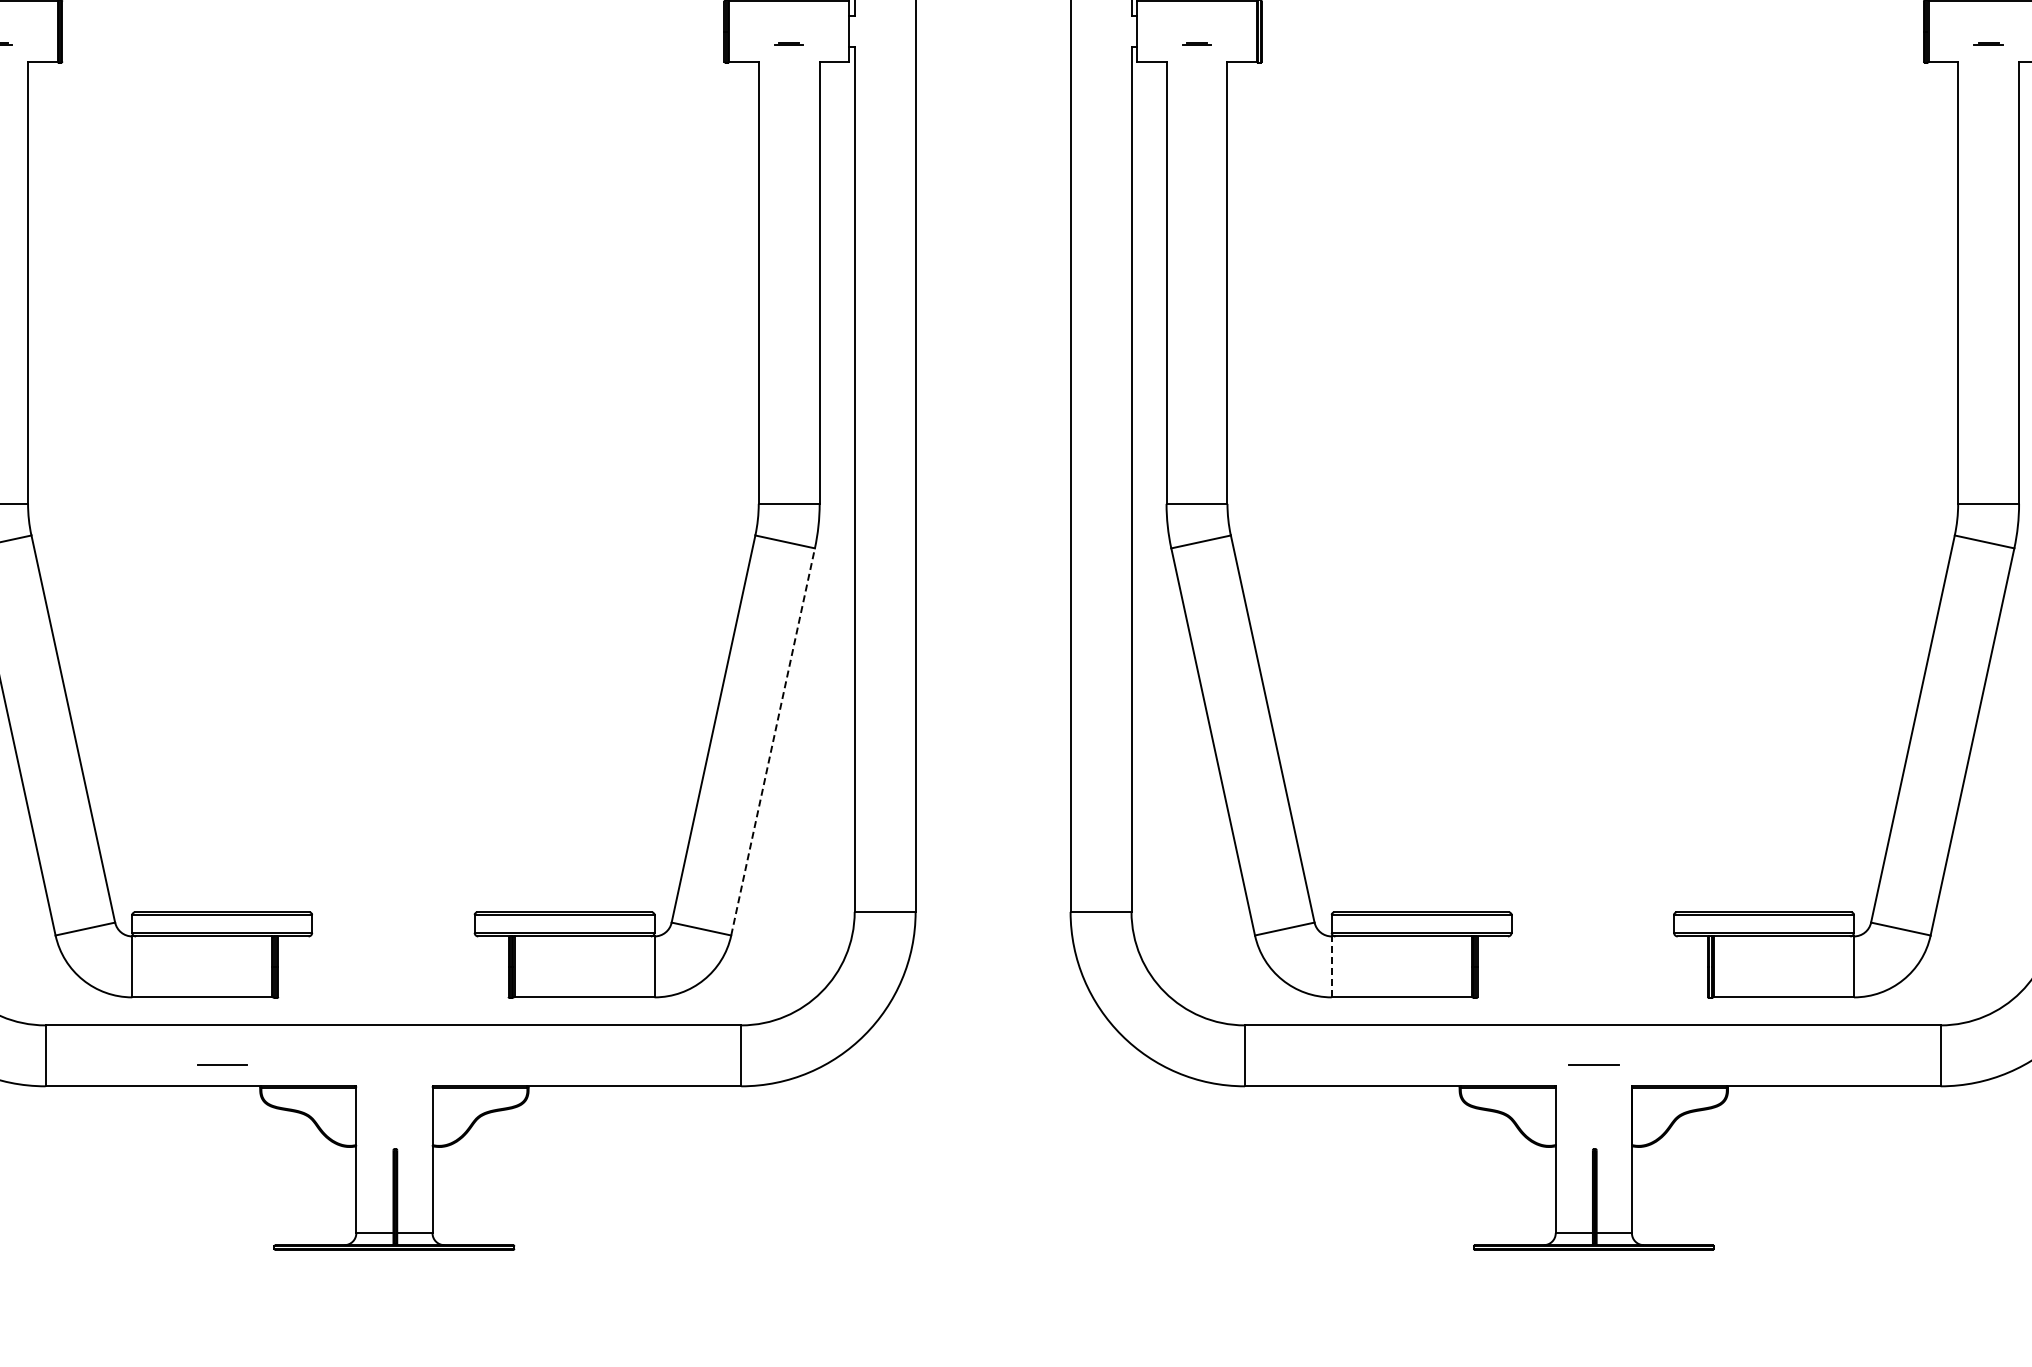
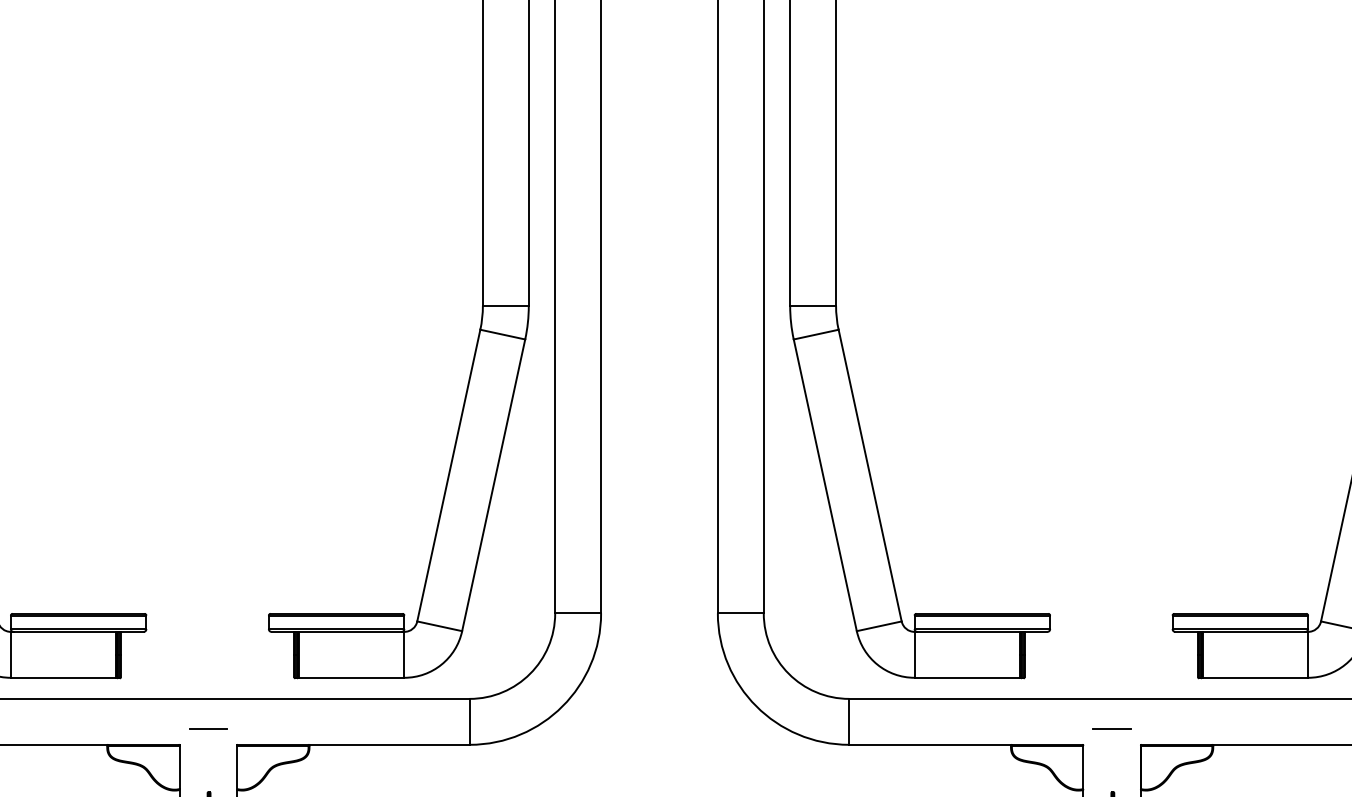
line: (773, 741) -> (494, 484), dashed -> solid
line: (1331, 966) -> (914, 654), dashed -> solid
line: (222, 1064) -> (208, 728), moved

